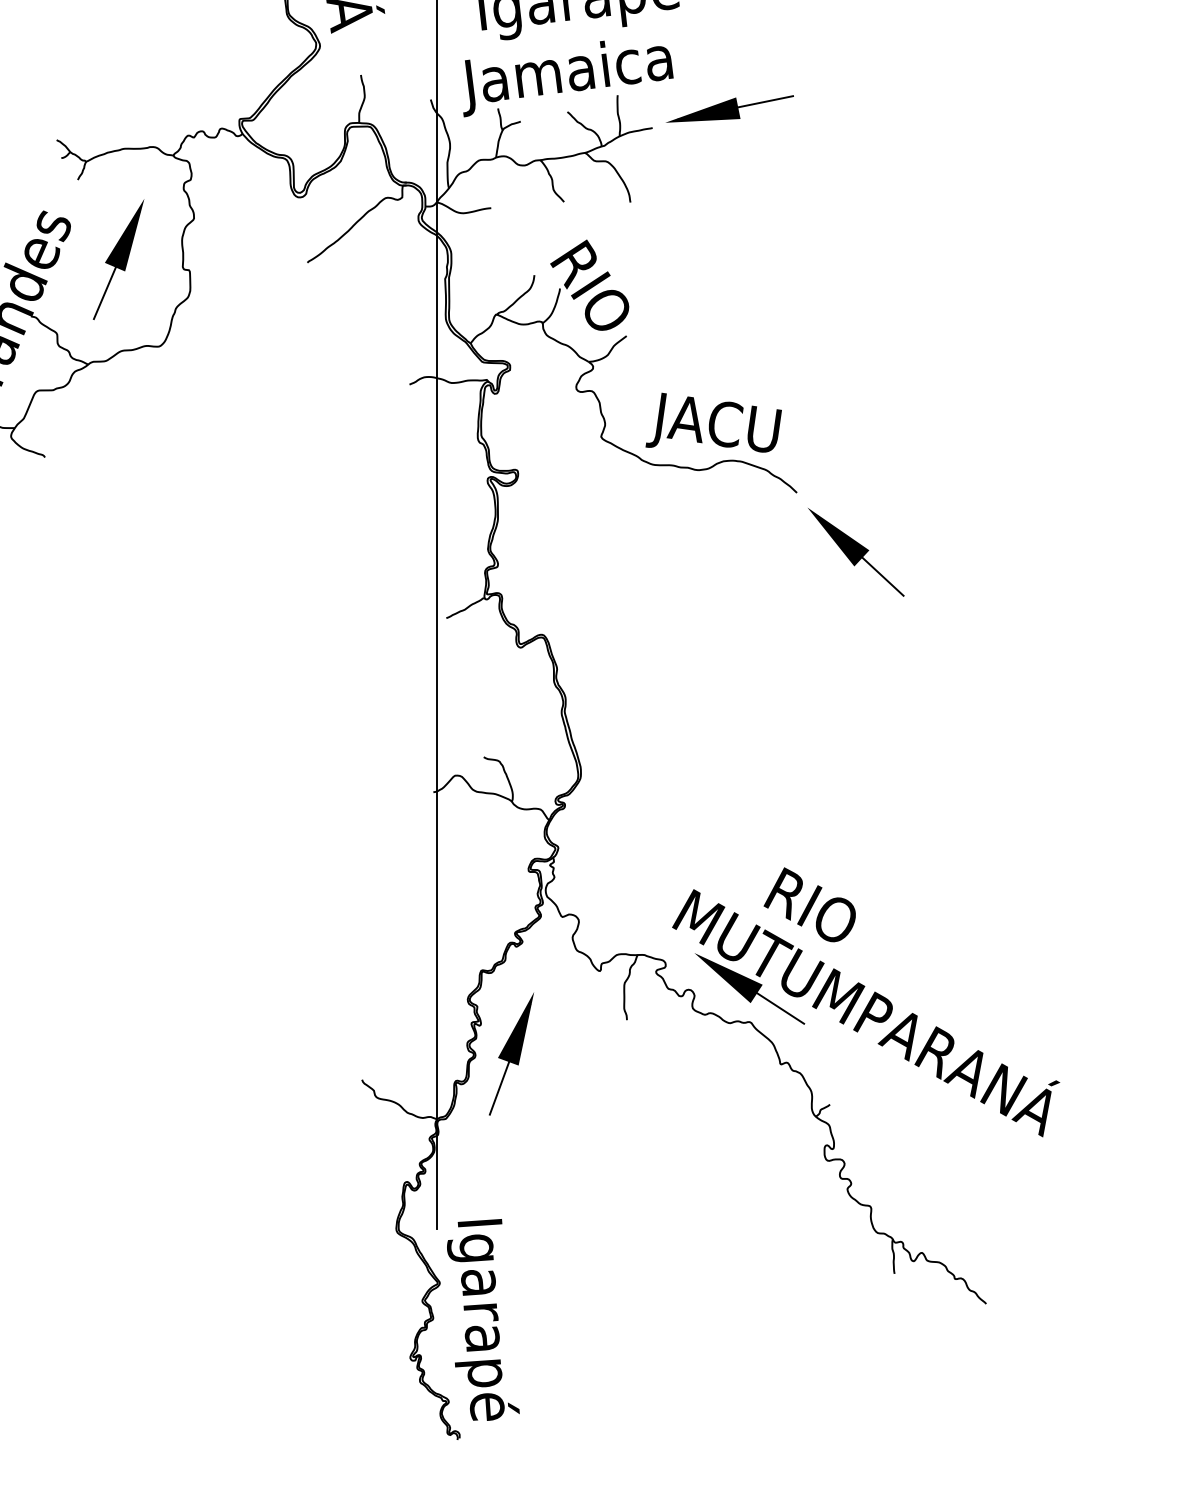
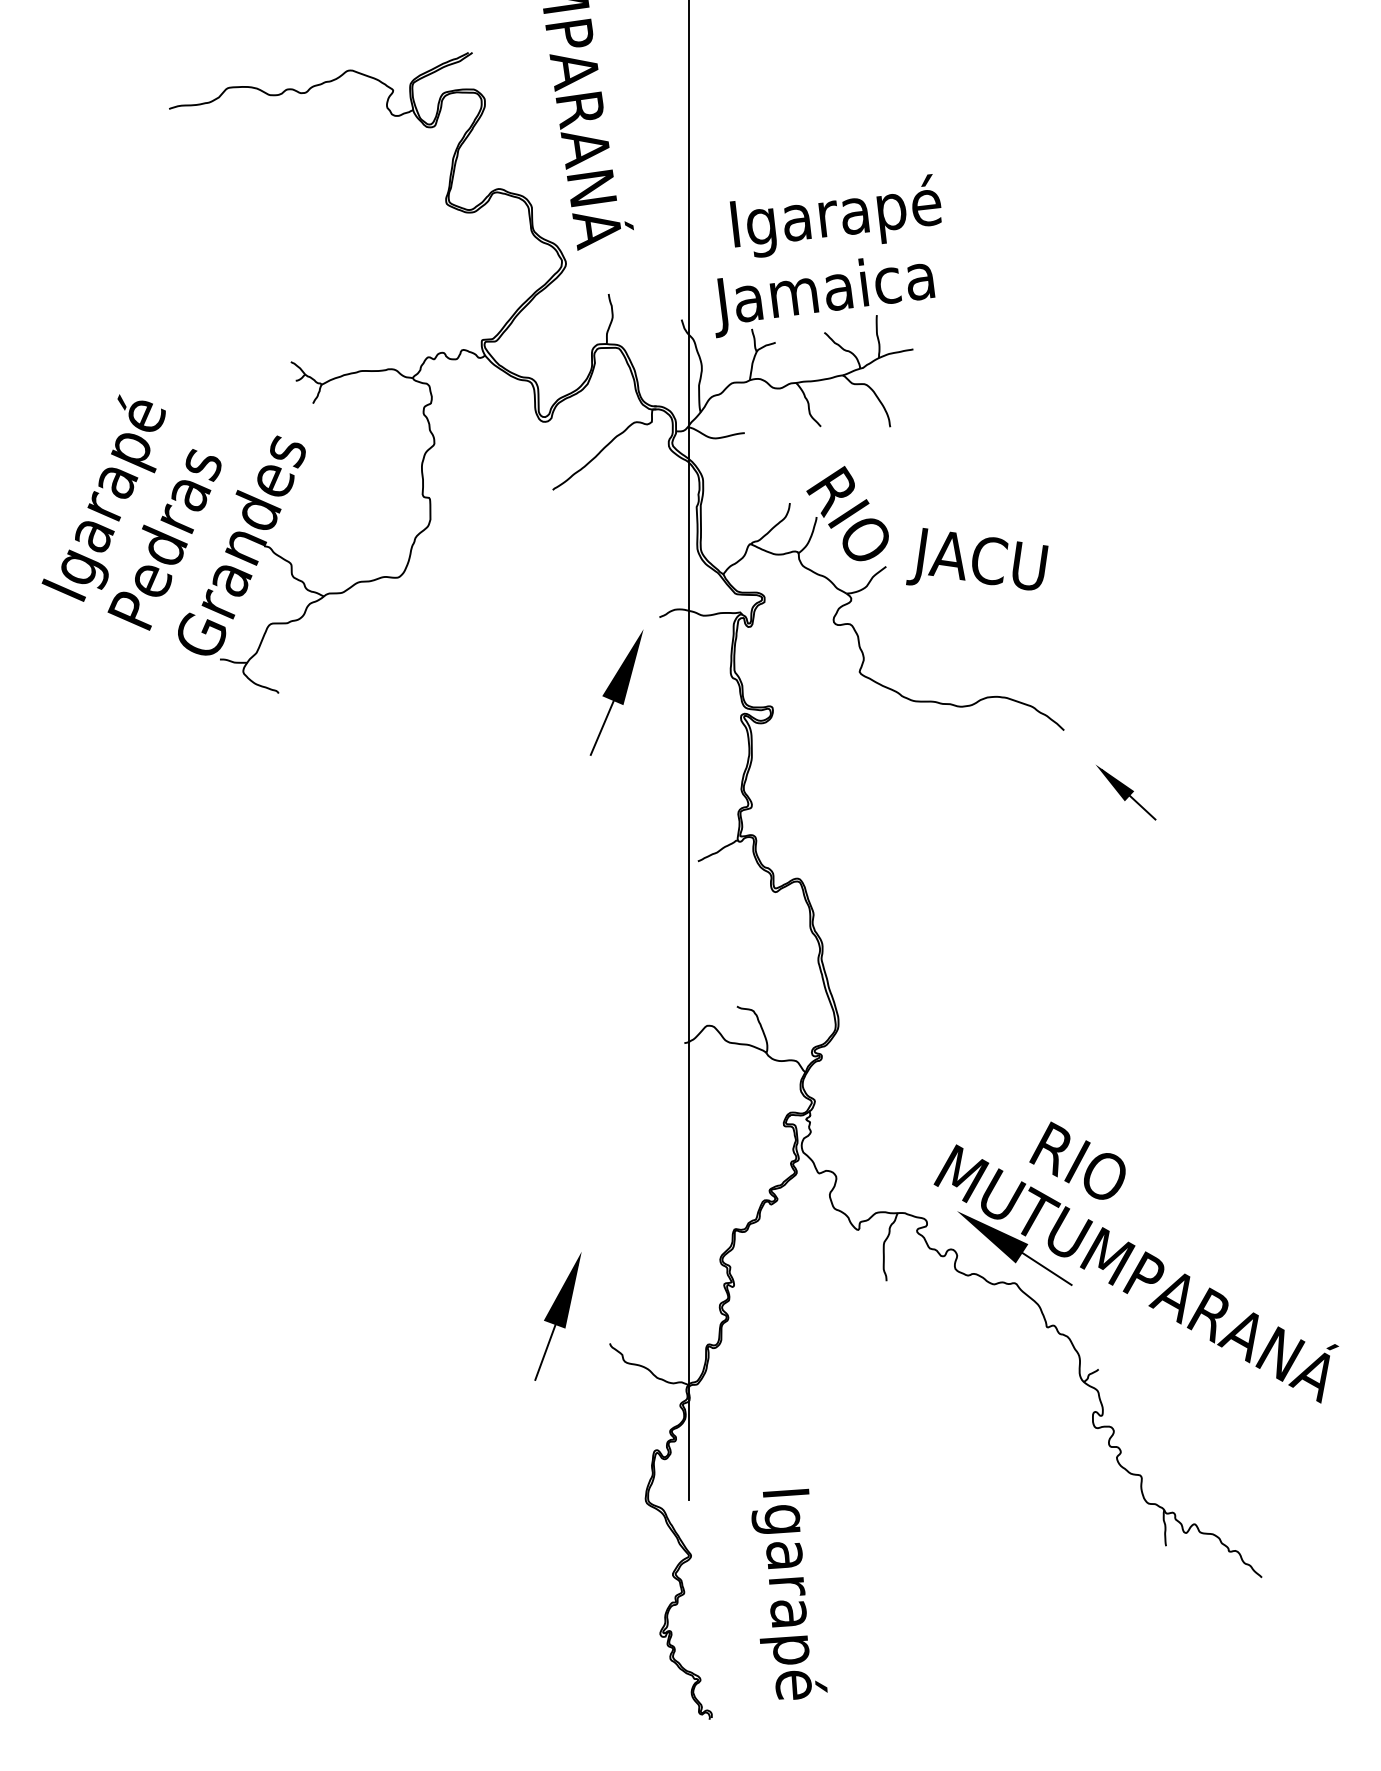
part: (729, 109) -> (993, 329), removed
part: (118, 259) -> (616, 692), moved
text: (714, 423) -> (977, 559), moved
part: (855, 552) -> (1125, 792), size x0.6
part: (511, 1053) -> (557, 1316), moved
text: (483, 1319) -> (789, 1593), moved

